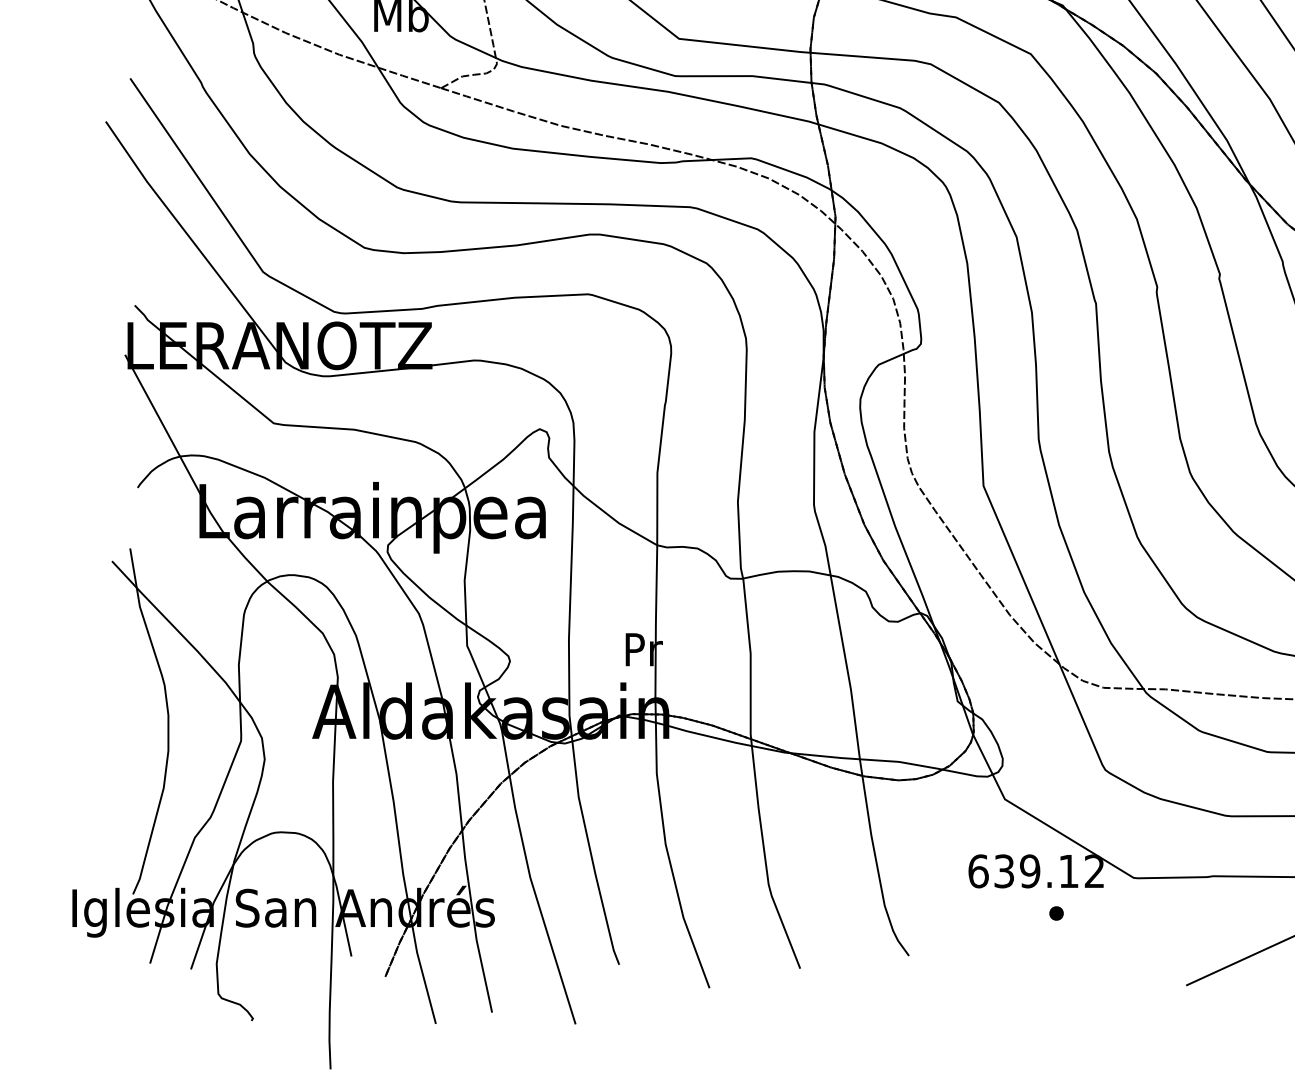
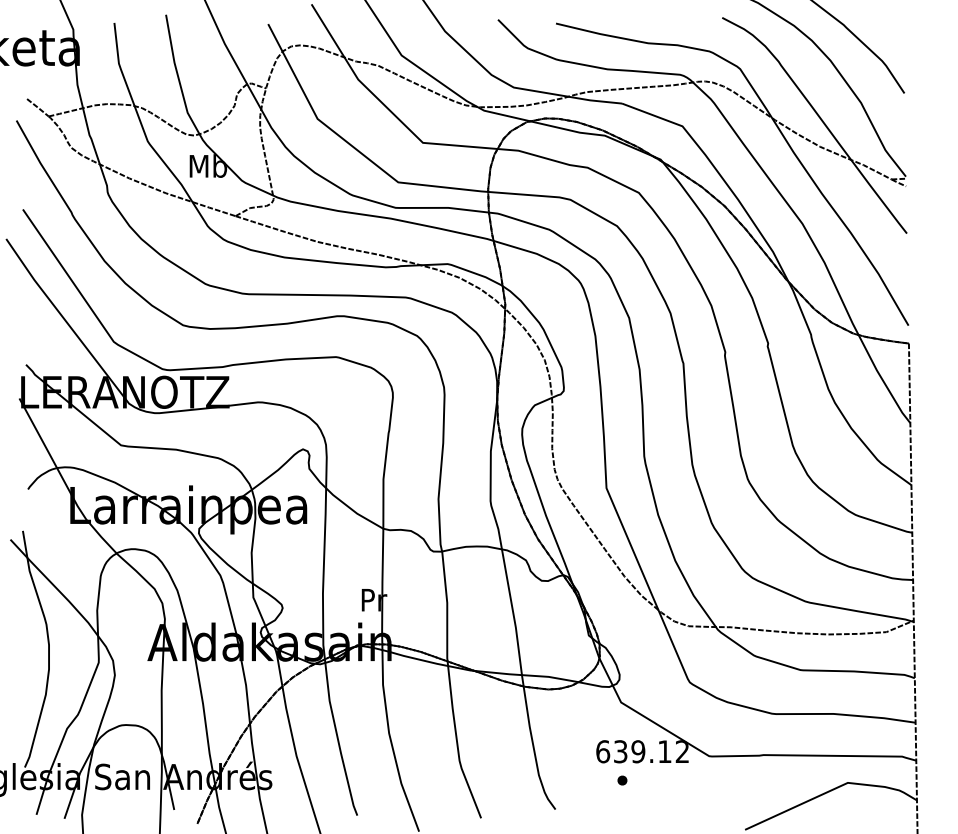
part: (1056, 913) -> (622, 780), moved

